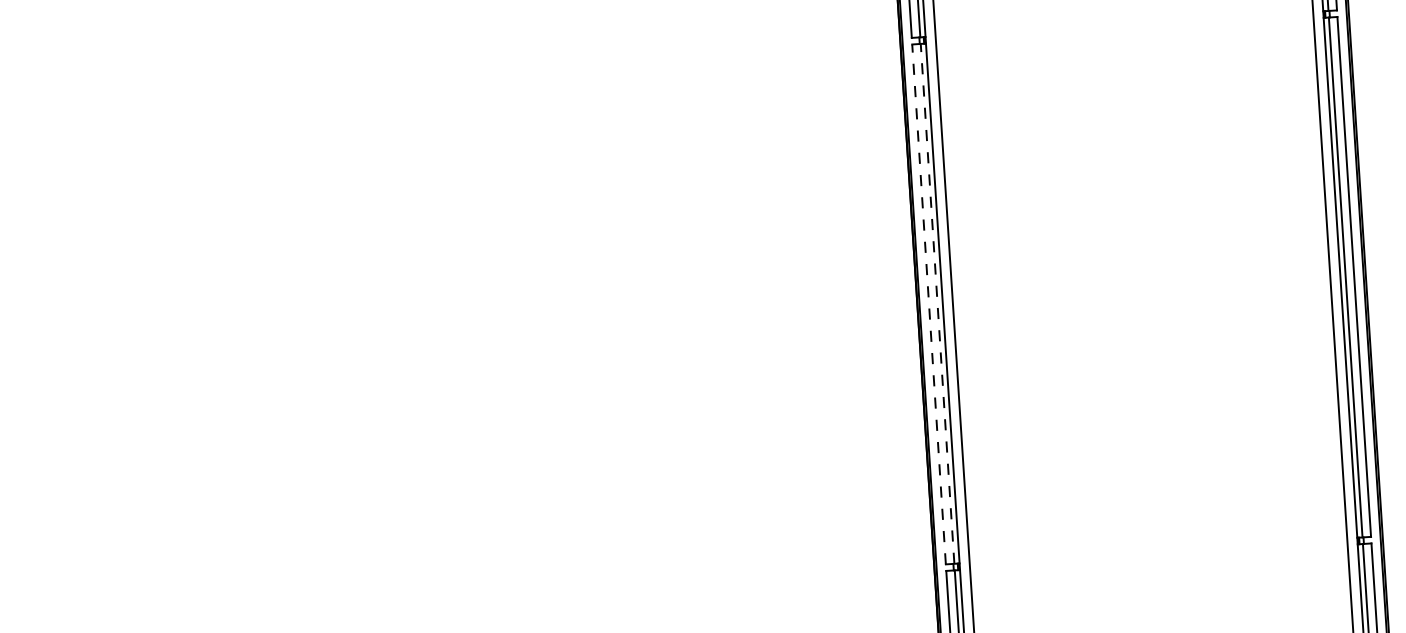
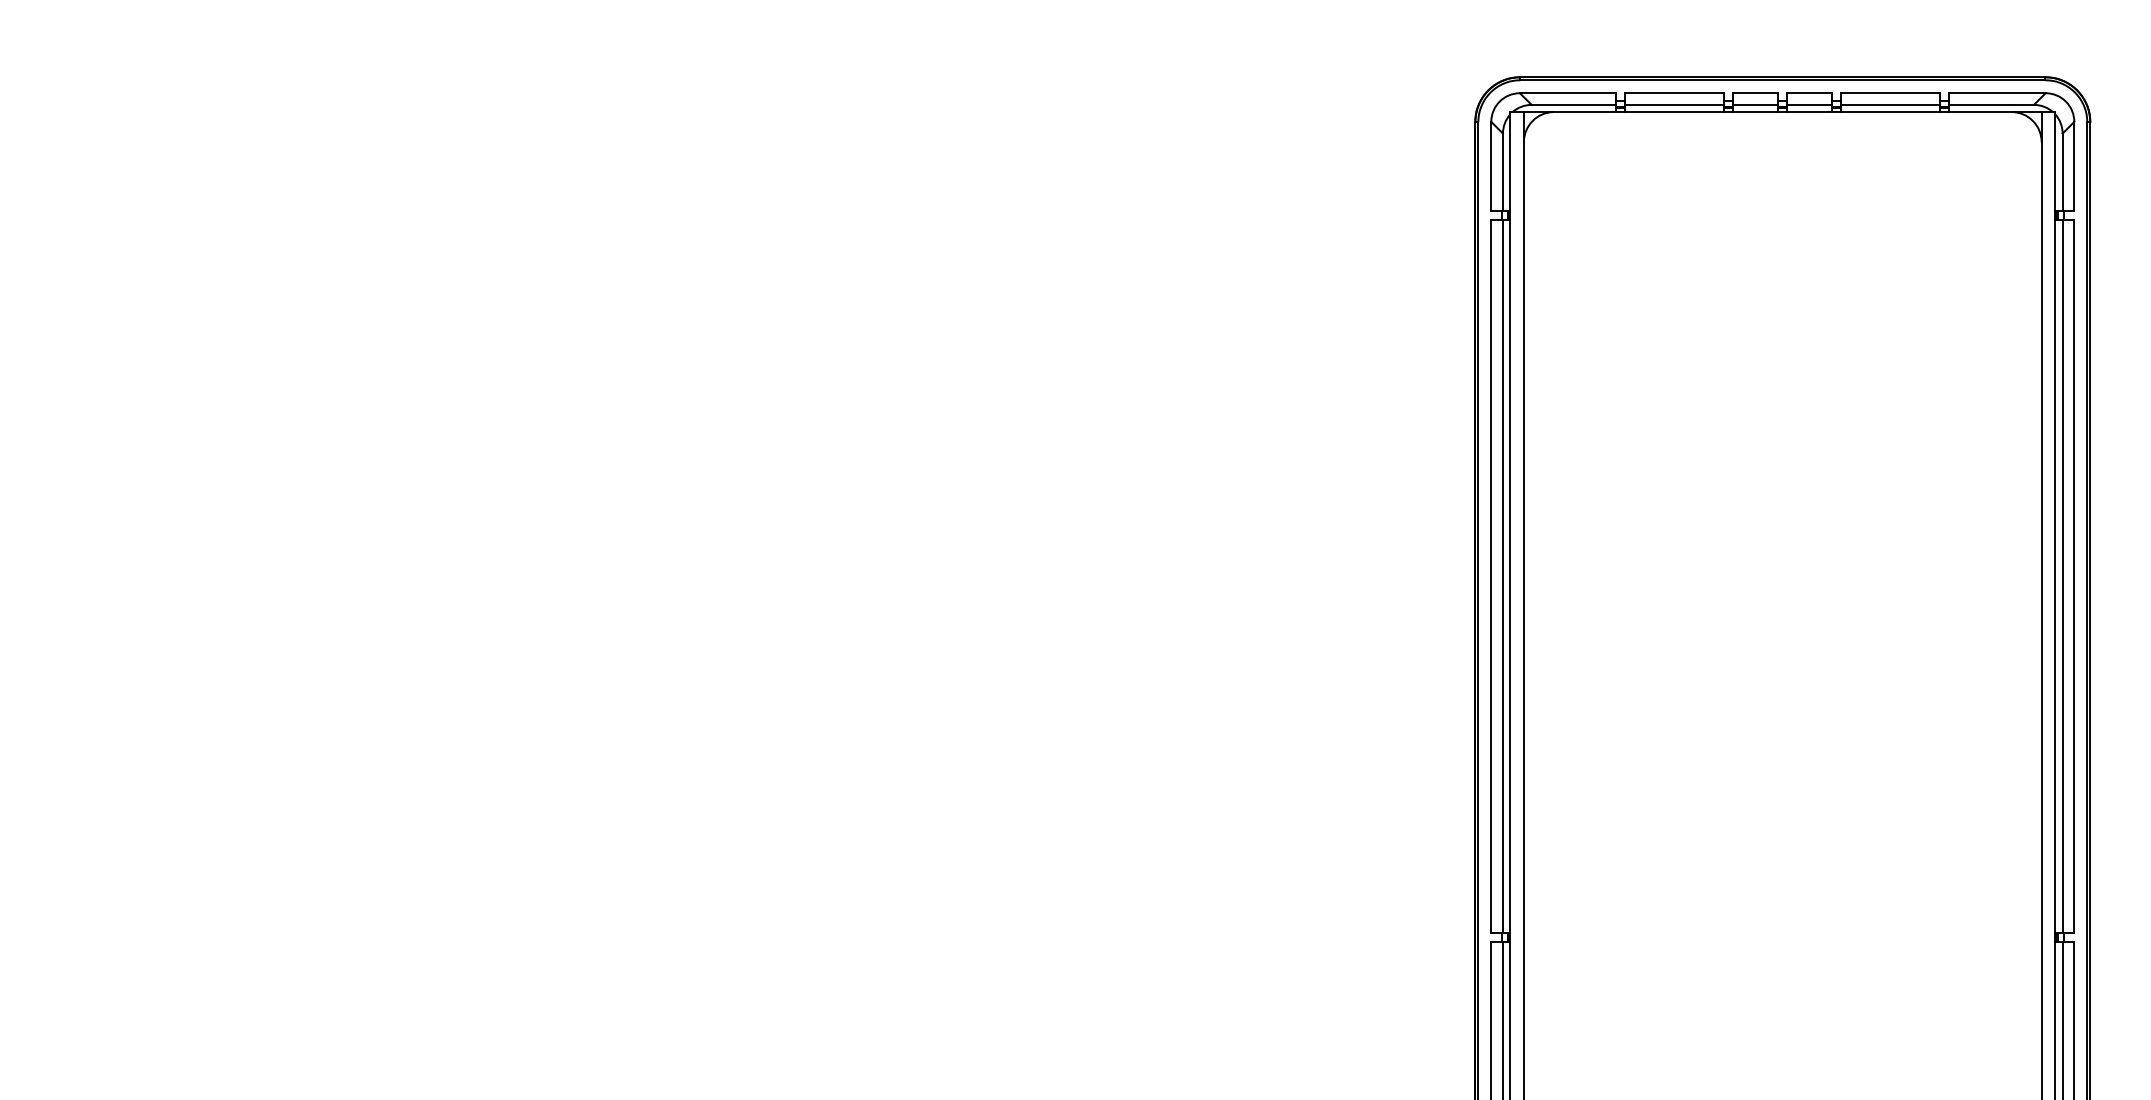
line: (937, 303) -> (1502, 576), dashed -> solid
line: (929, 304) -> (1491, 576), dashed -> solid

